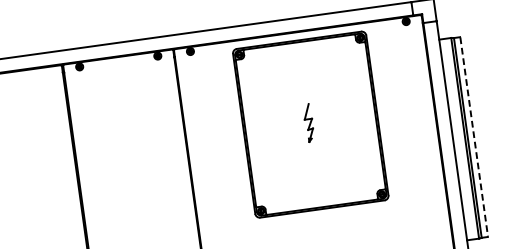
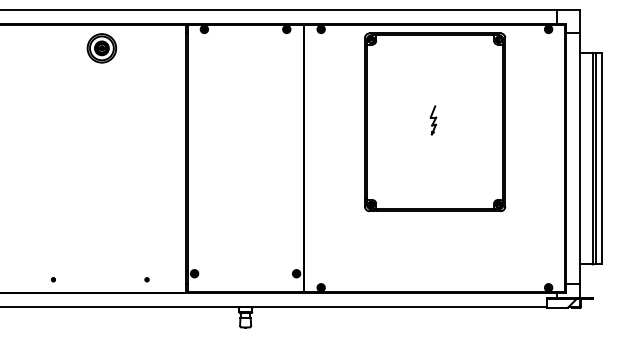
part: (308, 123) -> (433, 120), size x0.71
line: (474, 137) -> (602, 159), dashed -> solid

